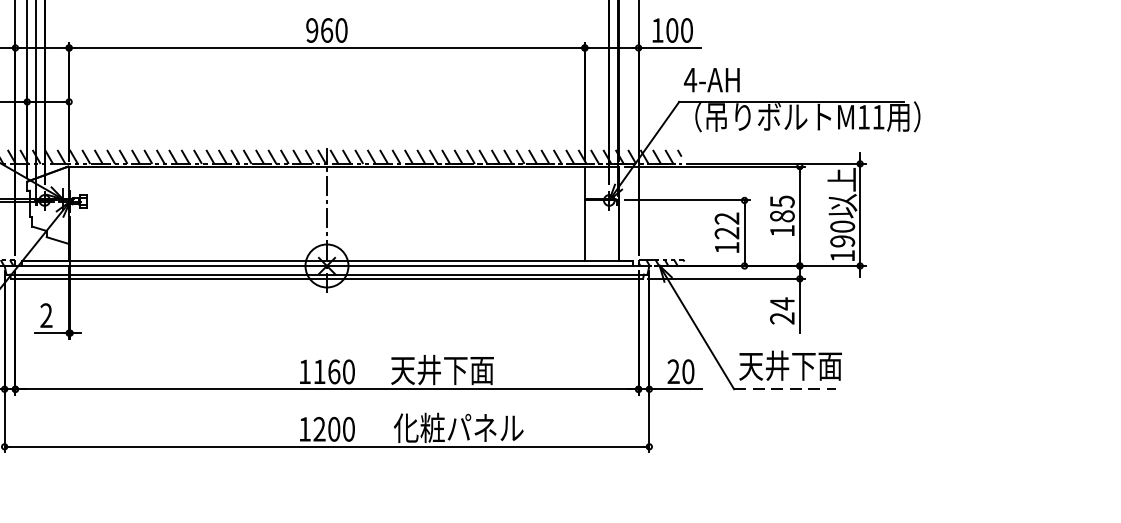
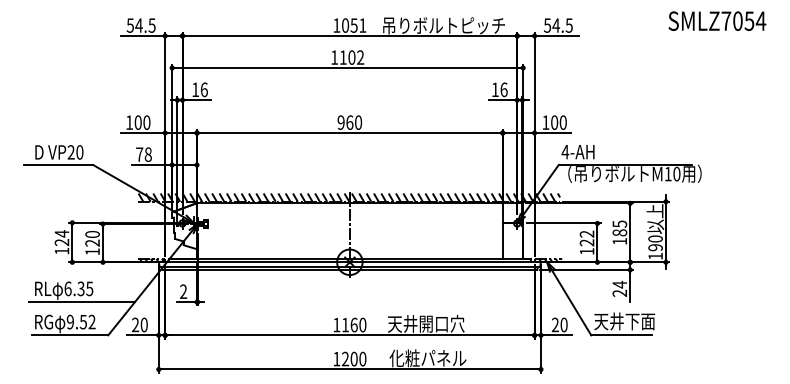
text: (877, 116) -> (676, 173), M11 -> M10
text: (481, 369) -> (441, 323), 天井下面 -> 天井開口穴
line: (785, 389) -> (621, 335), dashed -> solid

